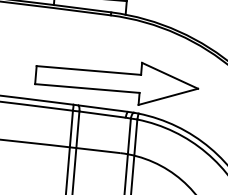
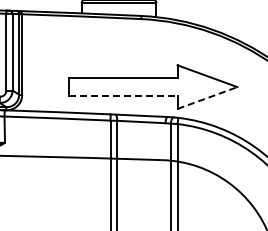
line: (87, 88) -> (123, 96), solid -> dashed
line: (168, 97) -> (207, 98), solid -> dashed

